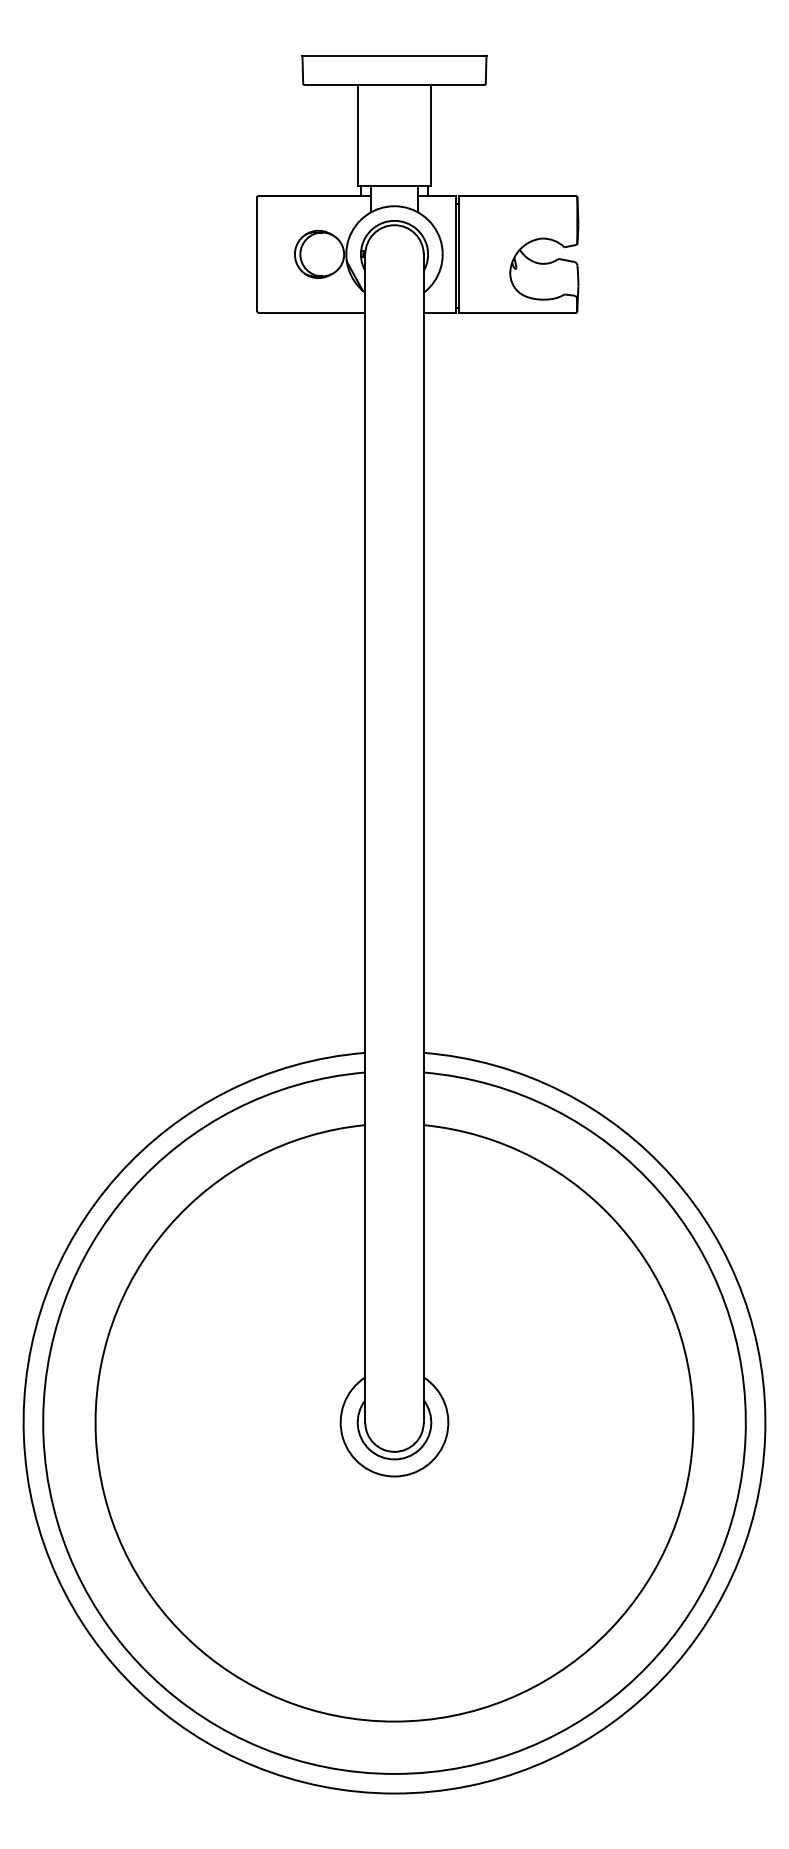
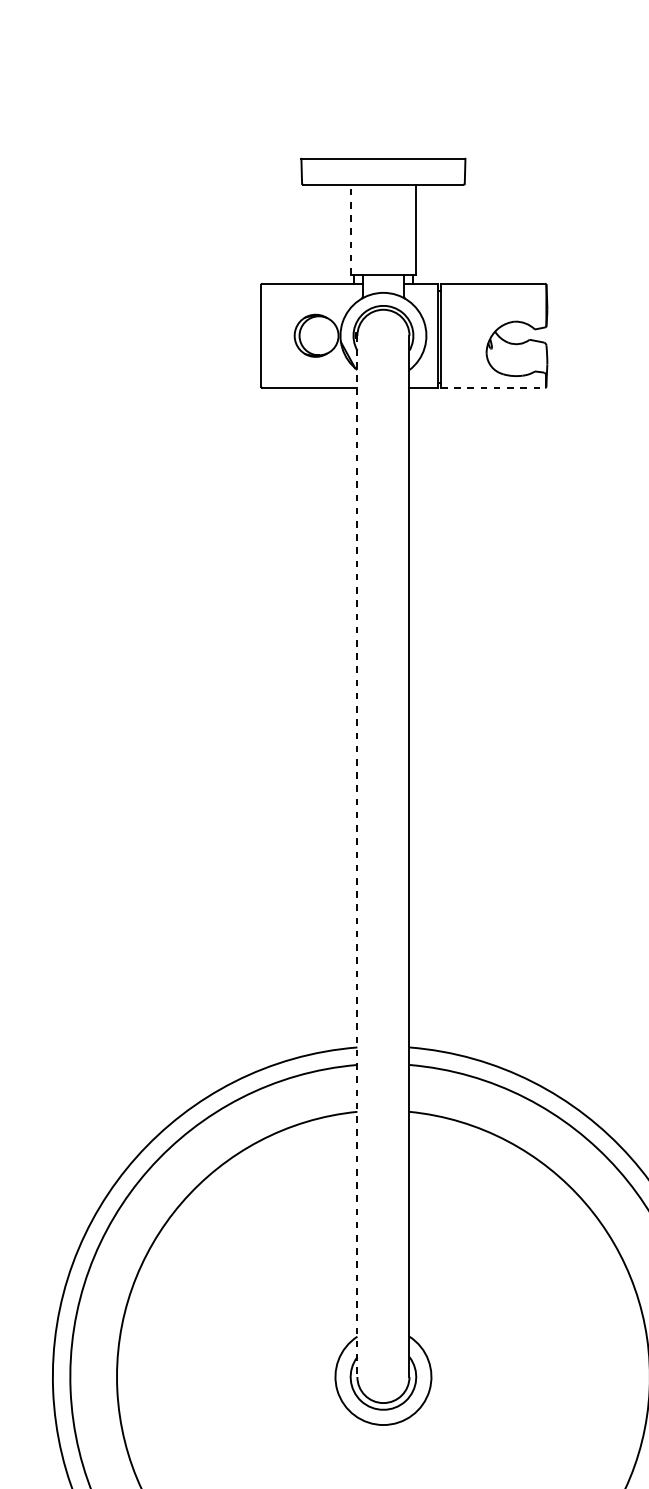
line: (358, 134) -> (351, 228), solid -> dashed
line: (517, 312) -> (493, 387), solid -> dashed
line: (365, 839) -> (357, 857), solid -> dashed

